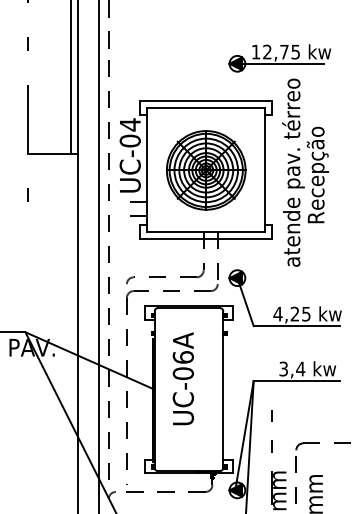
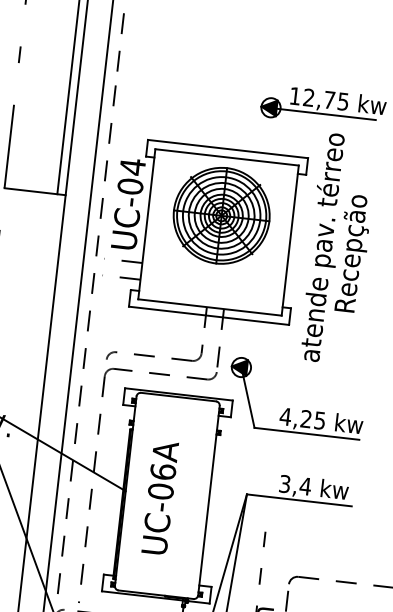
part: (206, 170) -> (221, 215), moved
text: (182, 378) -> (159, 497), moved

